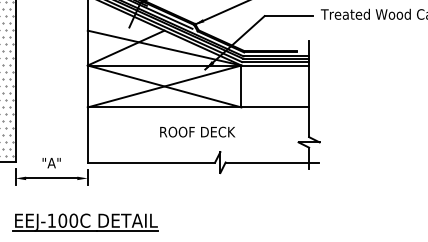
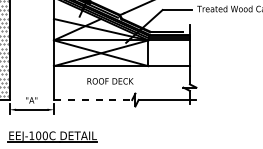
text: (197, 132) -> (110, 81), moved
line: (152, 163) -> (93, 100), solid -> dashed

